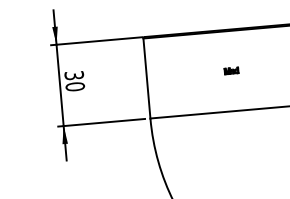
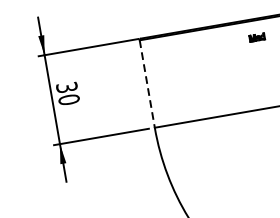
part: (231, 70) -> (257, 37), moved
line: (146, 79) -> (146, 85), solid -> dashed

